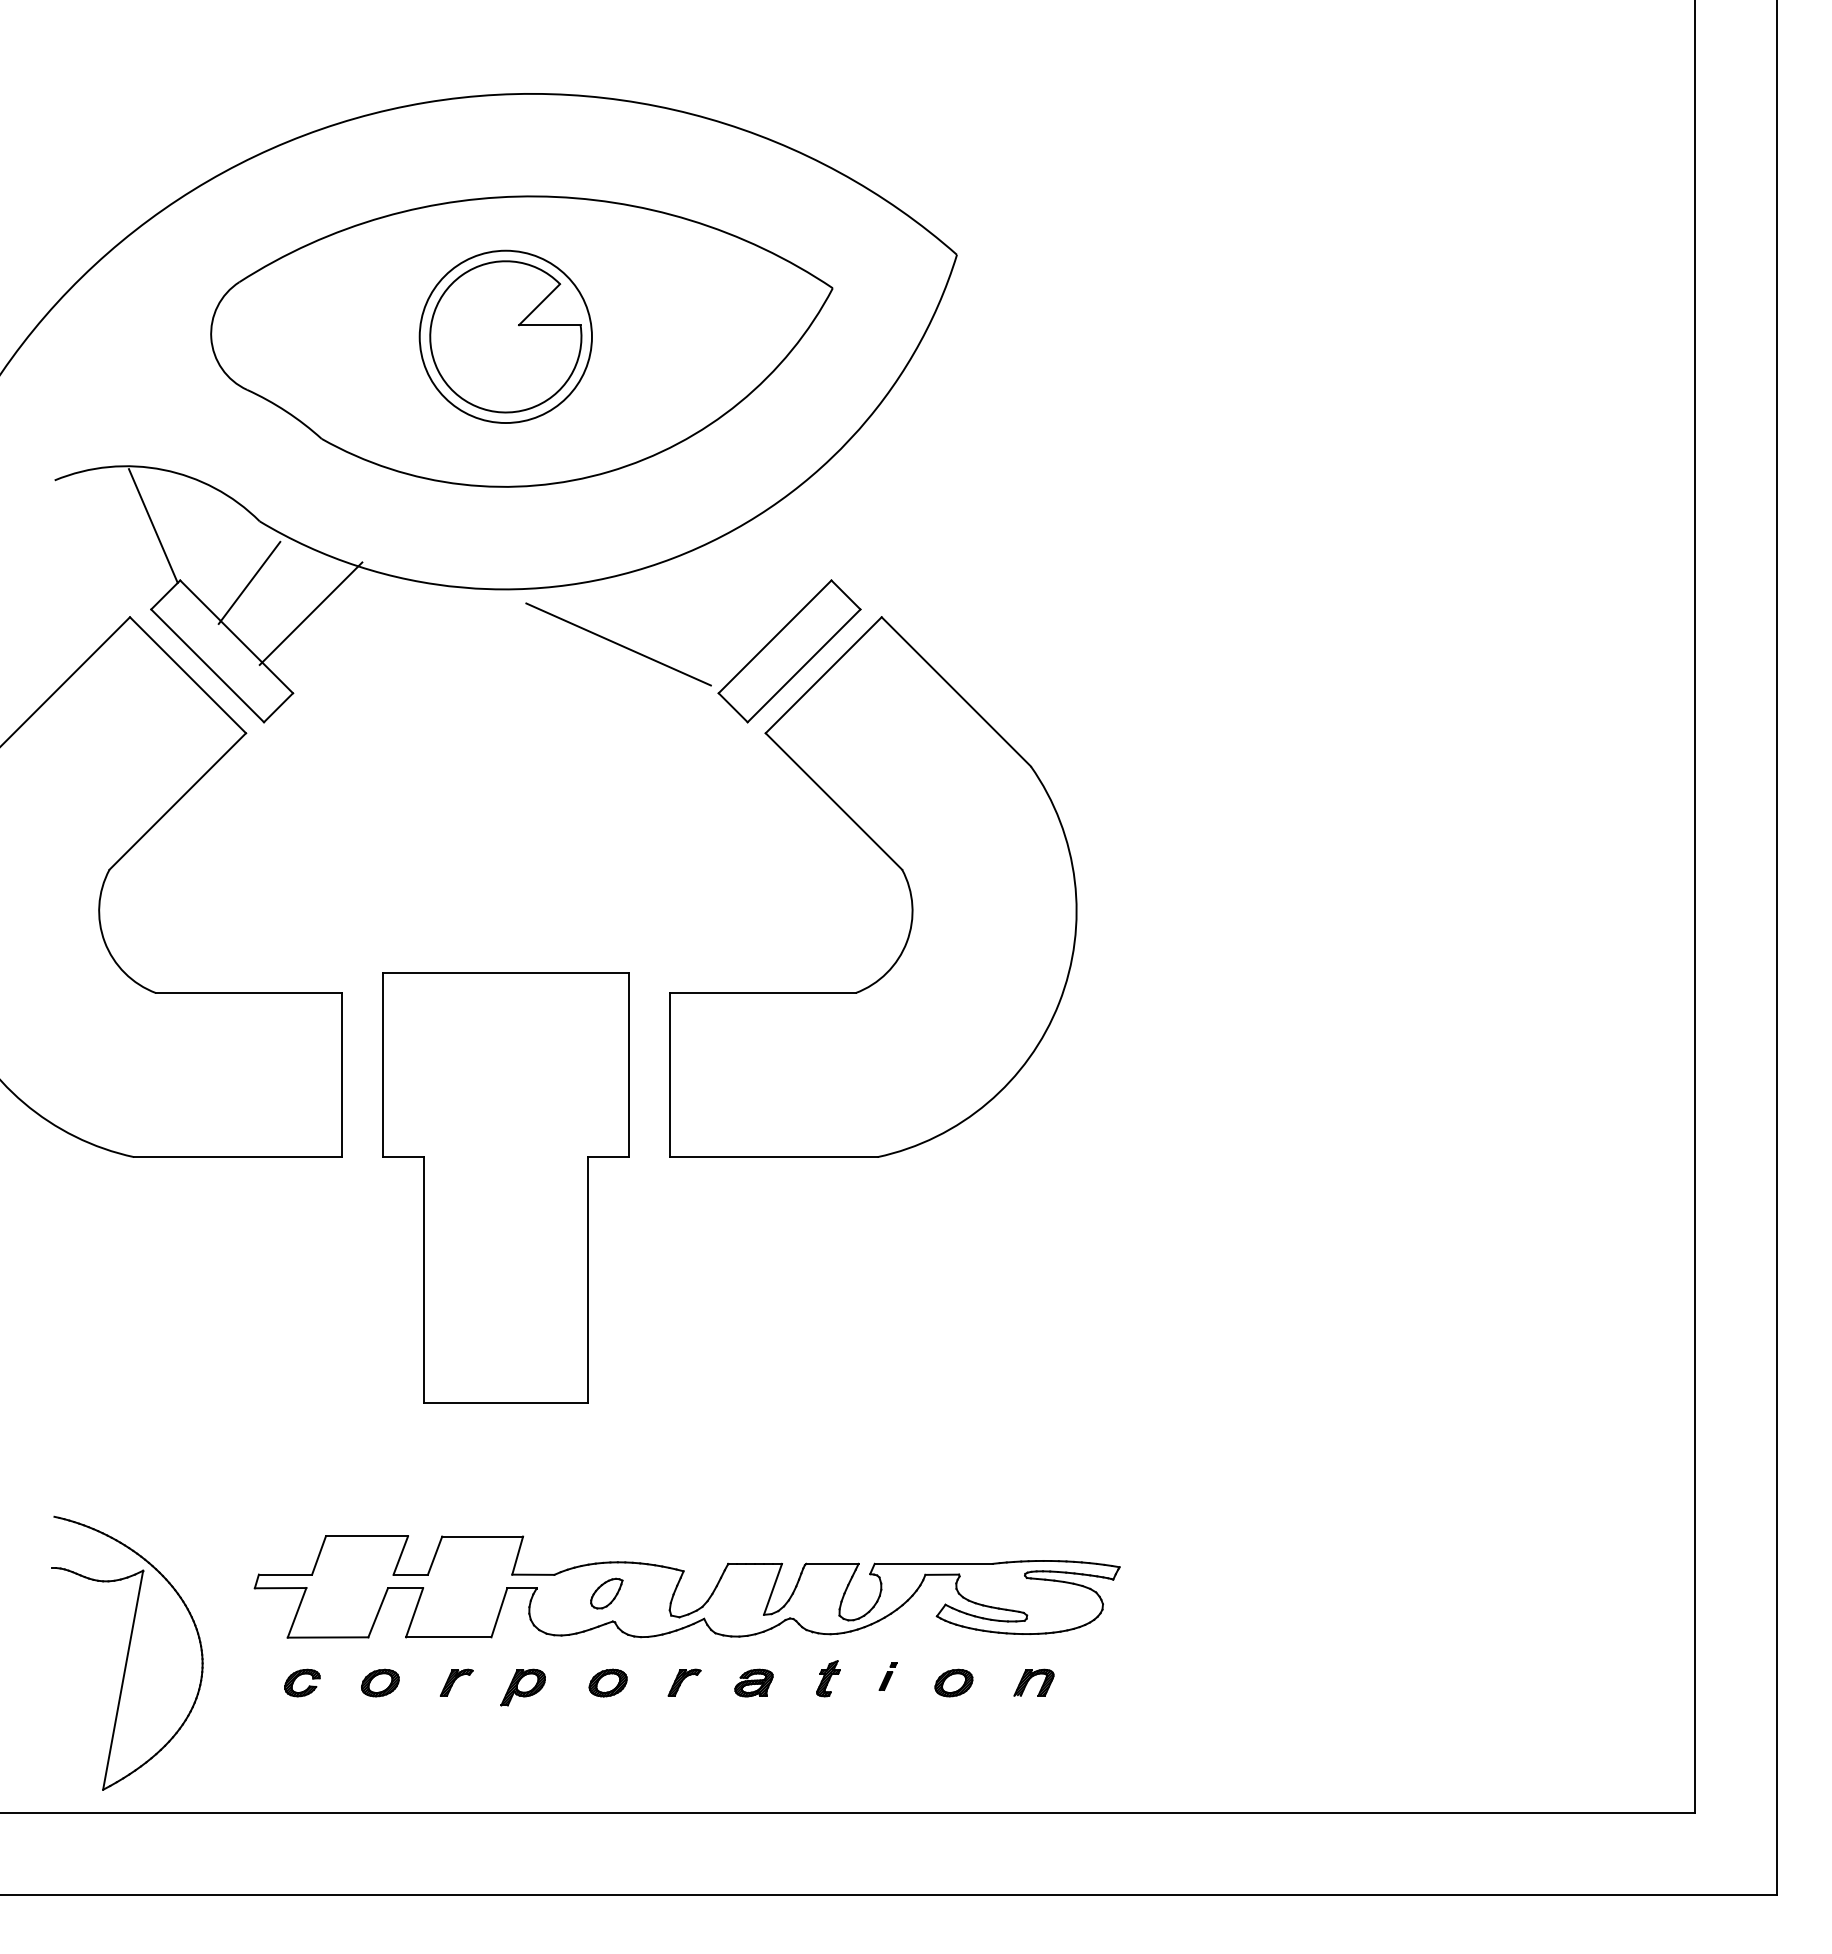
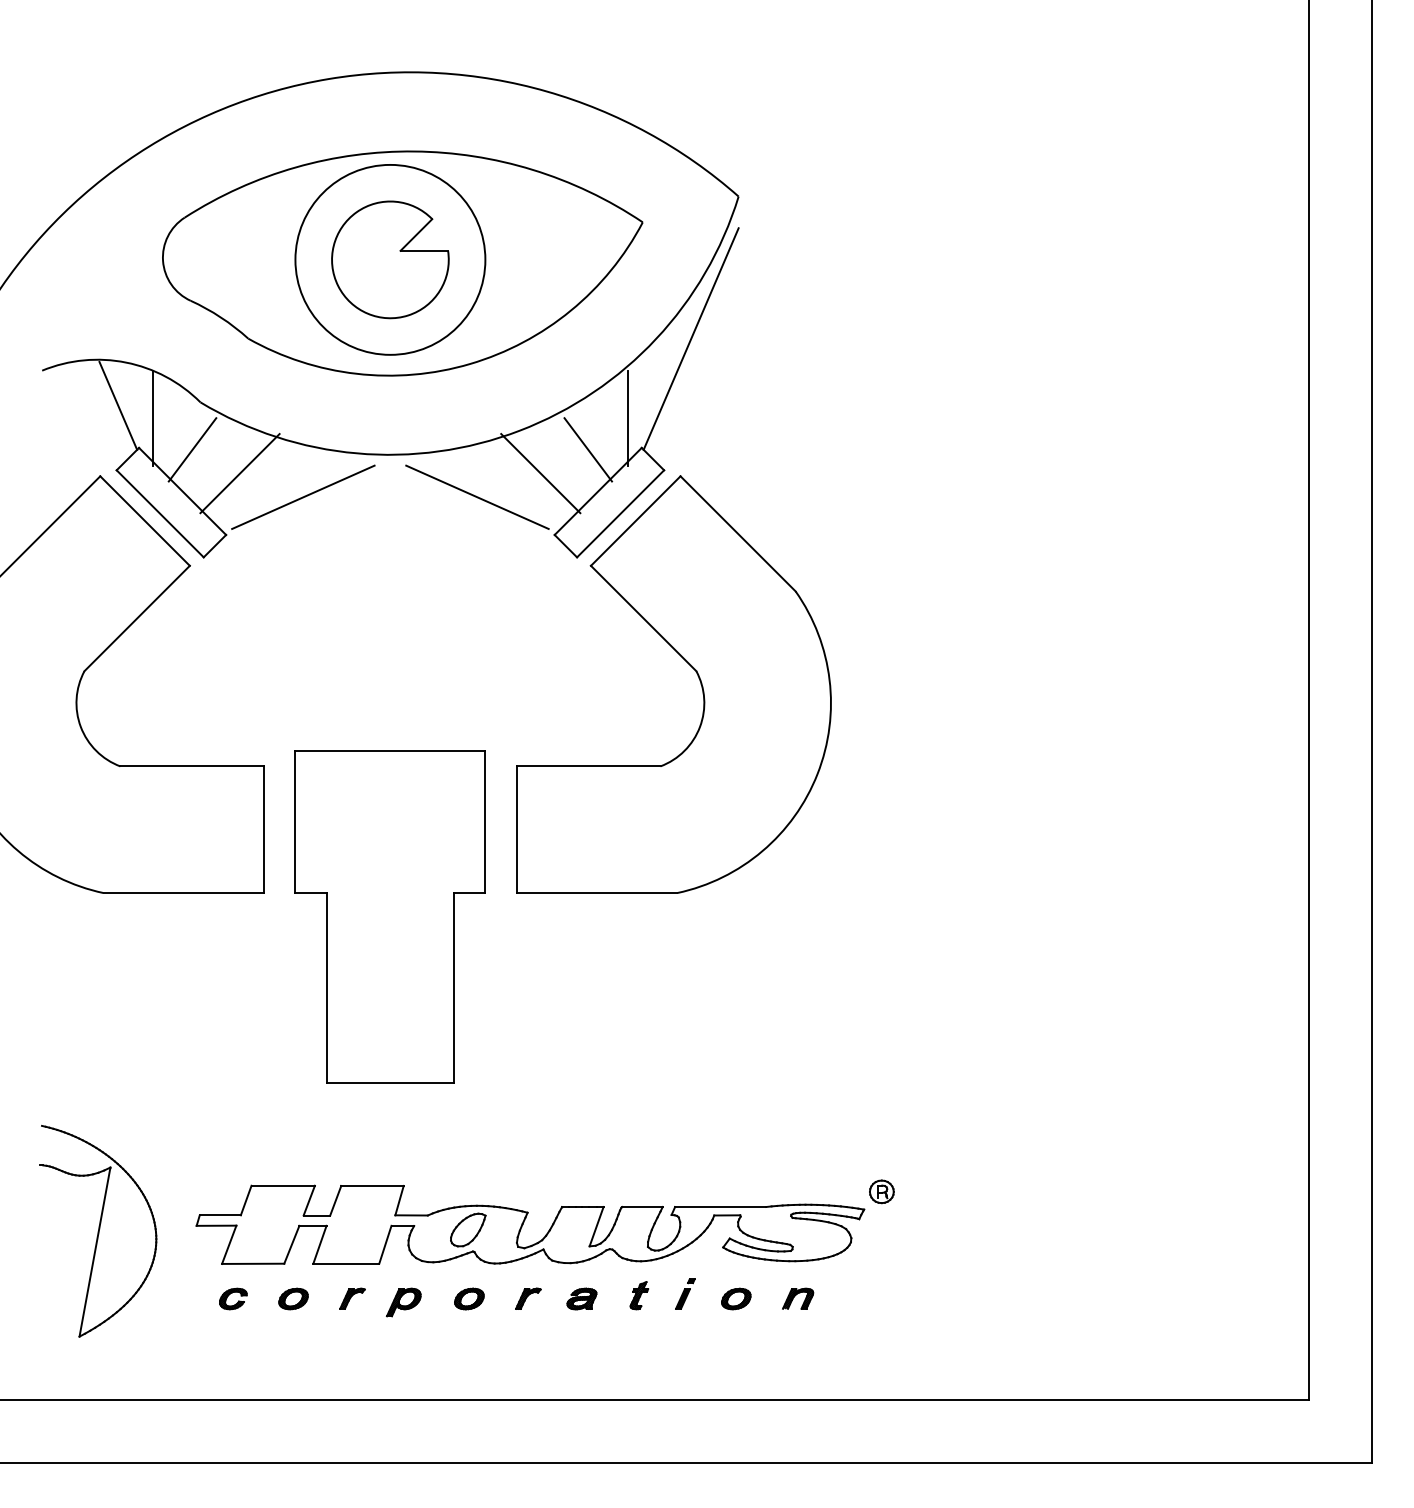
circle: (505, 336) -> (390, 259), size x1.43
line: (895, 438) -> (691, 338), added
line: (198, 541) -> (153, 417), added
line: (813, 541) -> (627, 417), added
line: (761, 582) -> (587, 449), added
line: (700, 613) -> (540, 473), added
line: (392, 644) -> (302, 497), added
part: (1142, 1543) -> (881, 1191), added
part: (606, 1593) -> (468, 1229), size x1.43
part: (127, 1652) -> (98, 1230), moved
part: (888, 1676) -> (685, 1293), size x1.43

